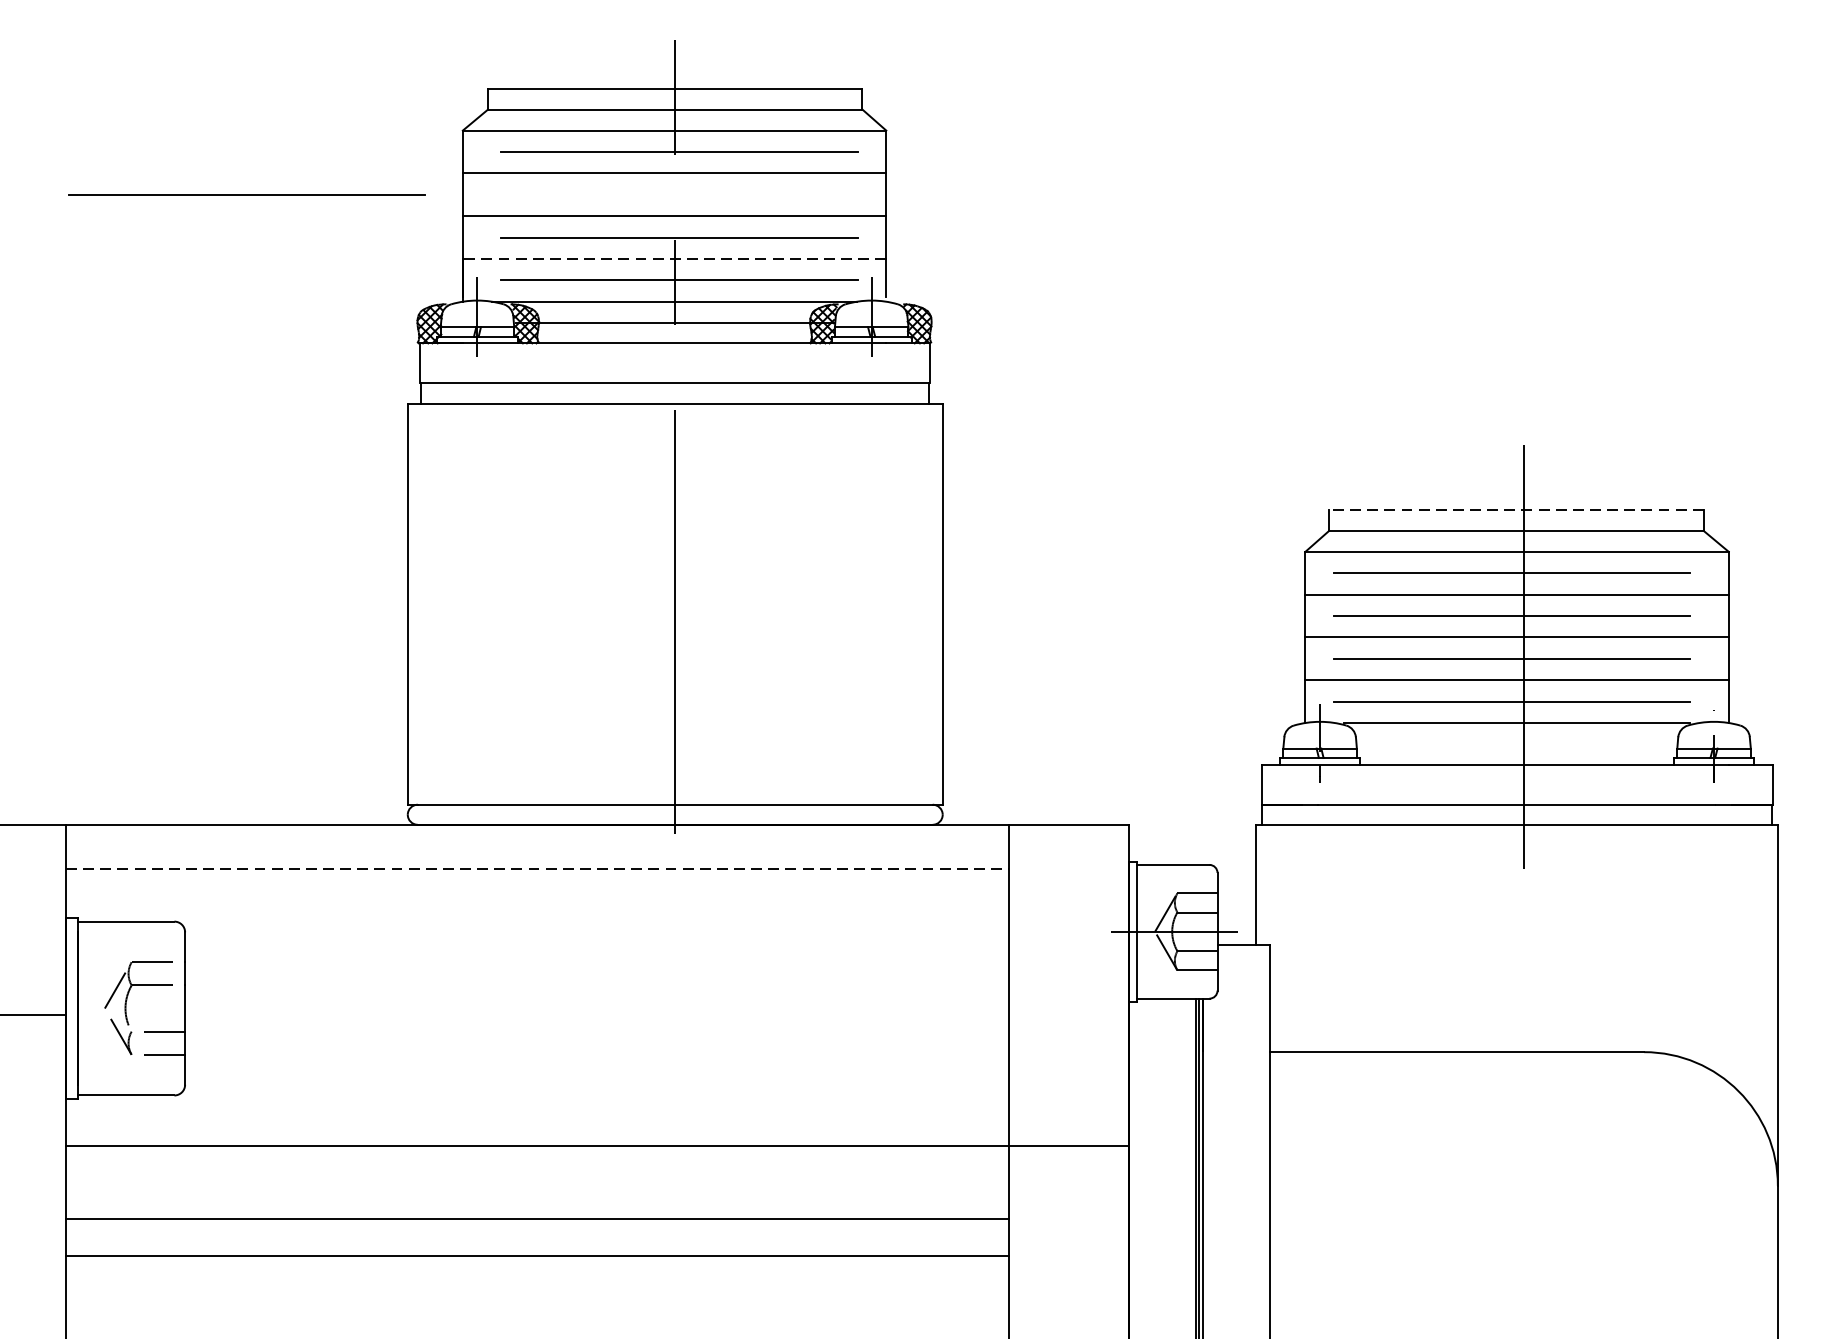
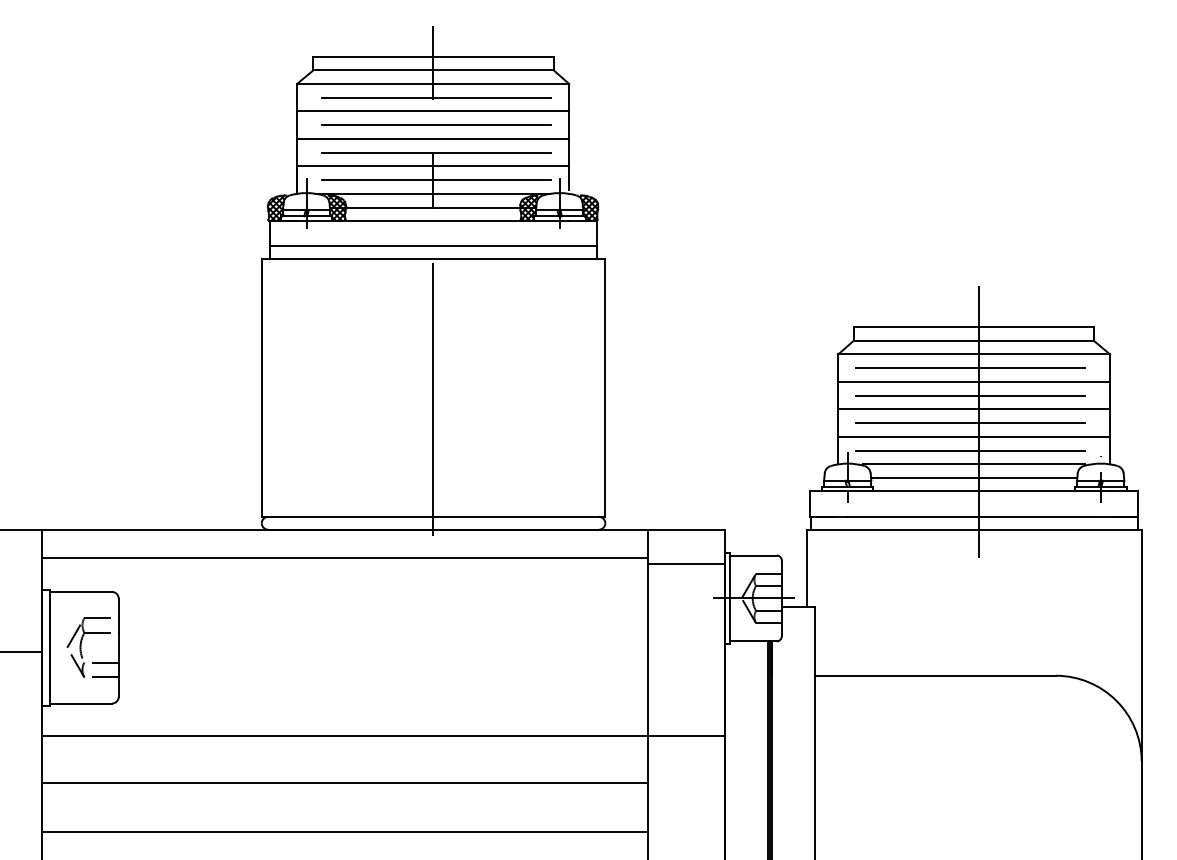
line: (246, 193) -> (436, 124), moved
line: (675, 259) -> (433, 166), dashed -> solid
line: (1515, 509) -> (973, 327), dashed -> solid
line: (1515, 745) -> (973, 478), added
line: (538, 869) -> (345, 558), dashed -> solid
line: (1069, 878) -> (686, 564), added
line: (536, 1255) -> (344, 832), moved

